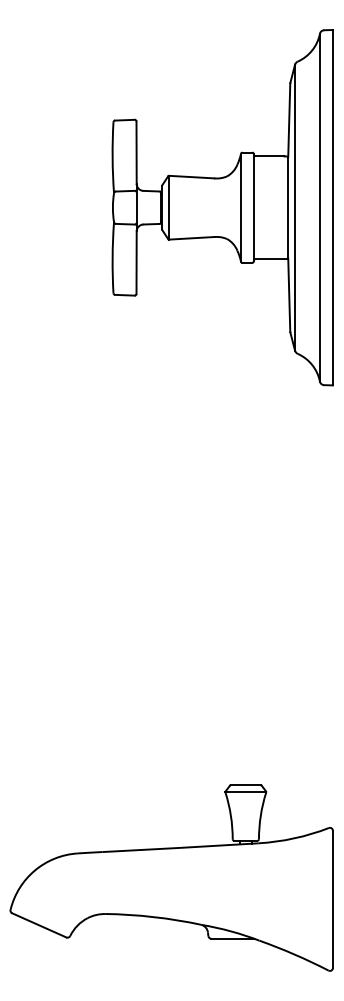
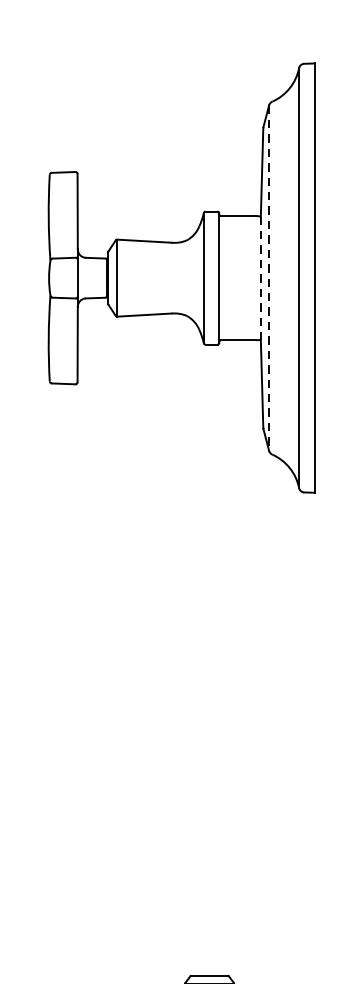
line: (288, 208) -> (261, 279), solid -> dashed
line: (295, 208) -> (269, 279), solid -> dashed

